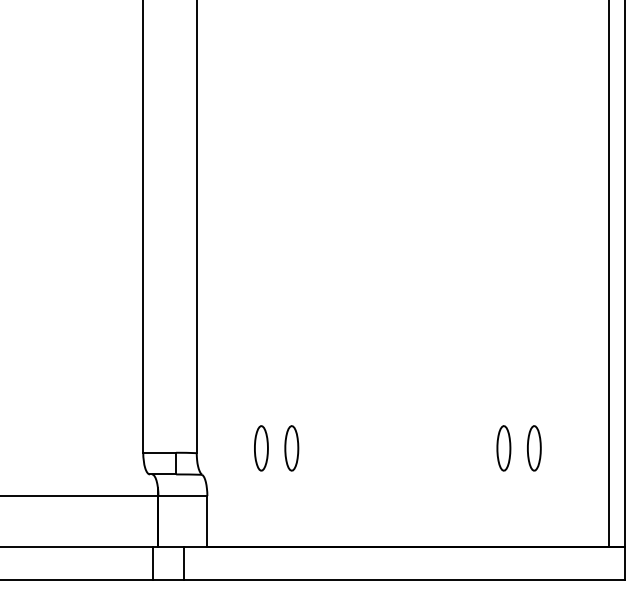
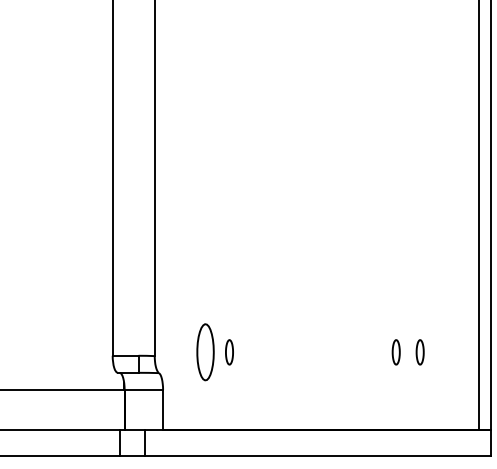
part: (261, 448) -> (205, 352), size x1.6
part: (291, 448) -> (229, 352), size x0.7
part: (503, 448) -> (395, 352), size x0.7
part: (534, 448) -> (420, 352), size x0.7

